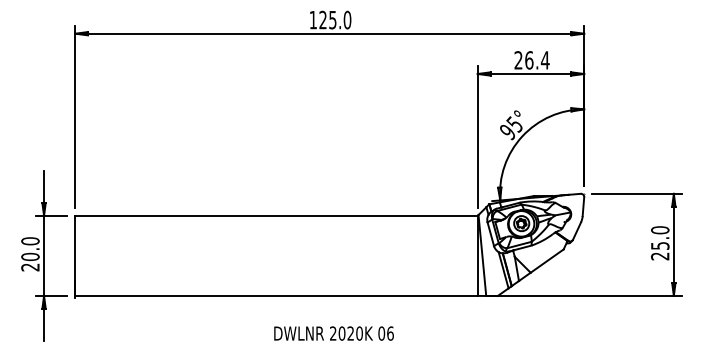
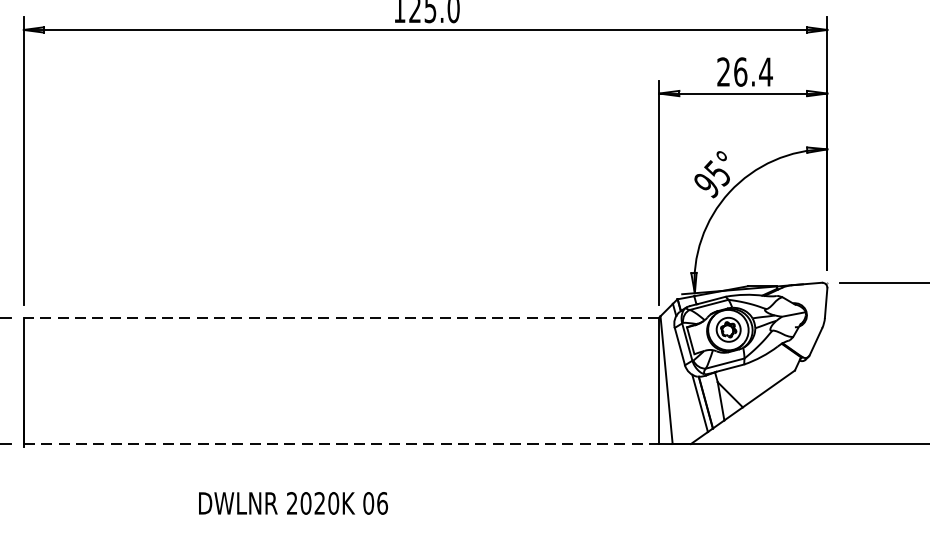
line: (276, 215) -> (341, 316), solid -> dashed
line: (277, 295) -> (343, 443), solid -> dashed
text: (333, 333) -> (292, 503), moved

